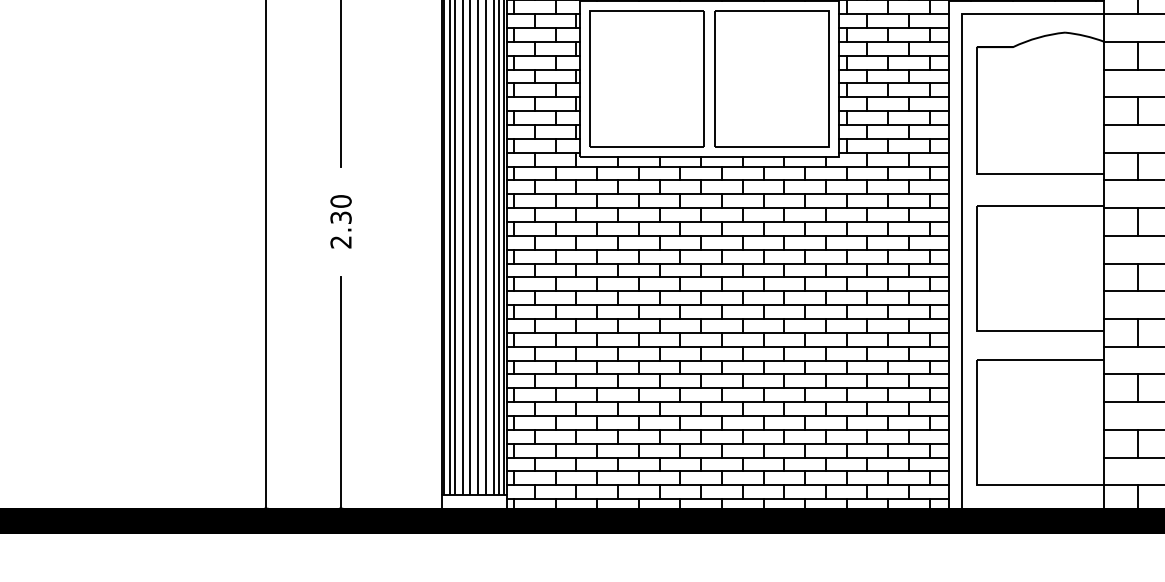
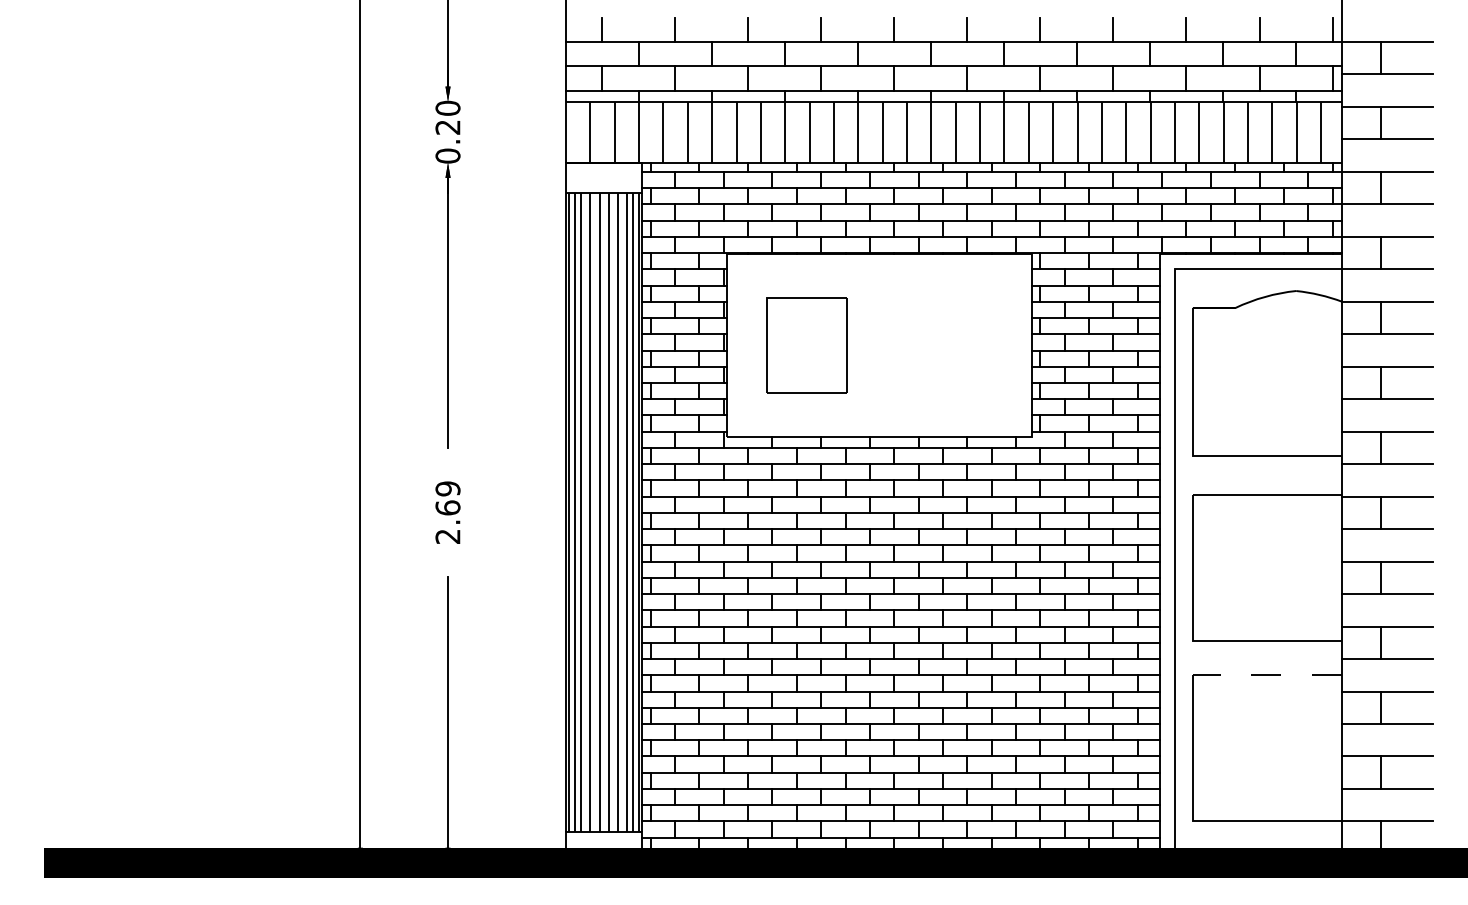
part: (647, 78) -> (806, 344), size x0.6
part: (771, 78) -> (952, 344), removed
text: (340, 209) -> (447, 498), 2.30 -> 2.69
line: (1040, 359) -> (1267, 674), solid -> dashed

